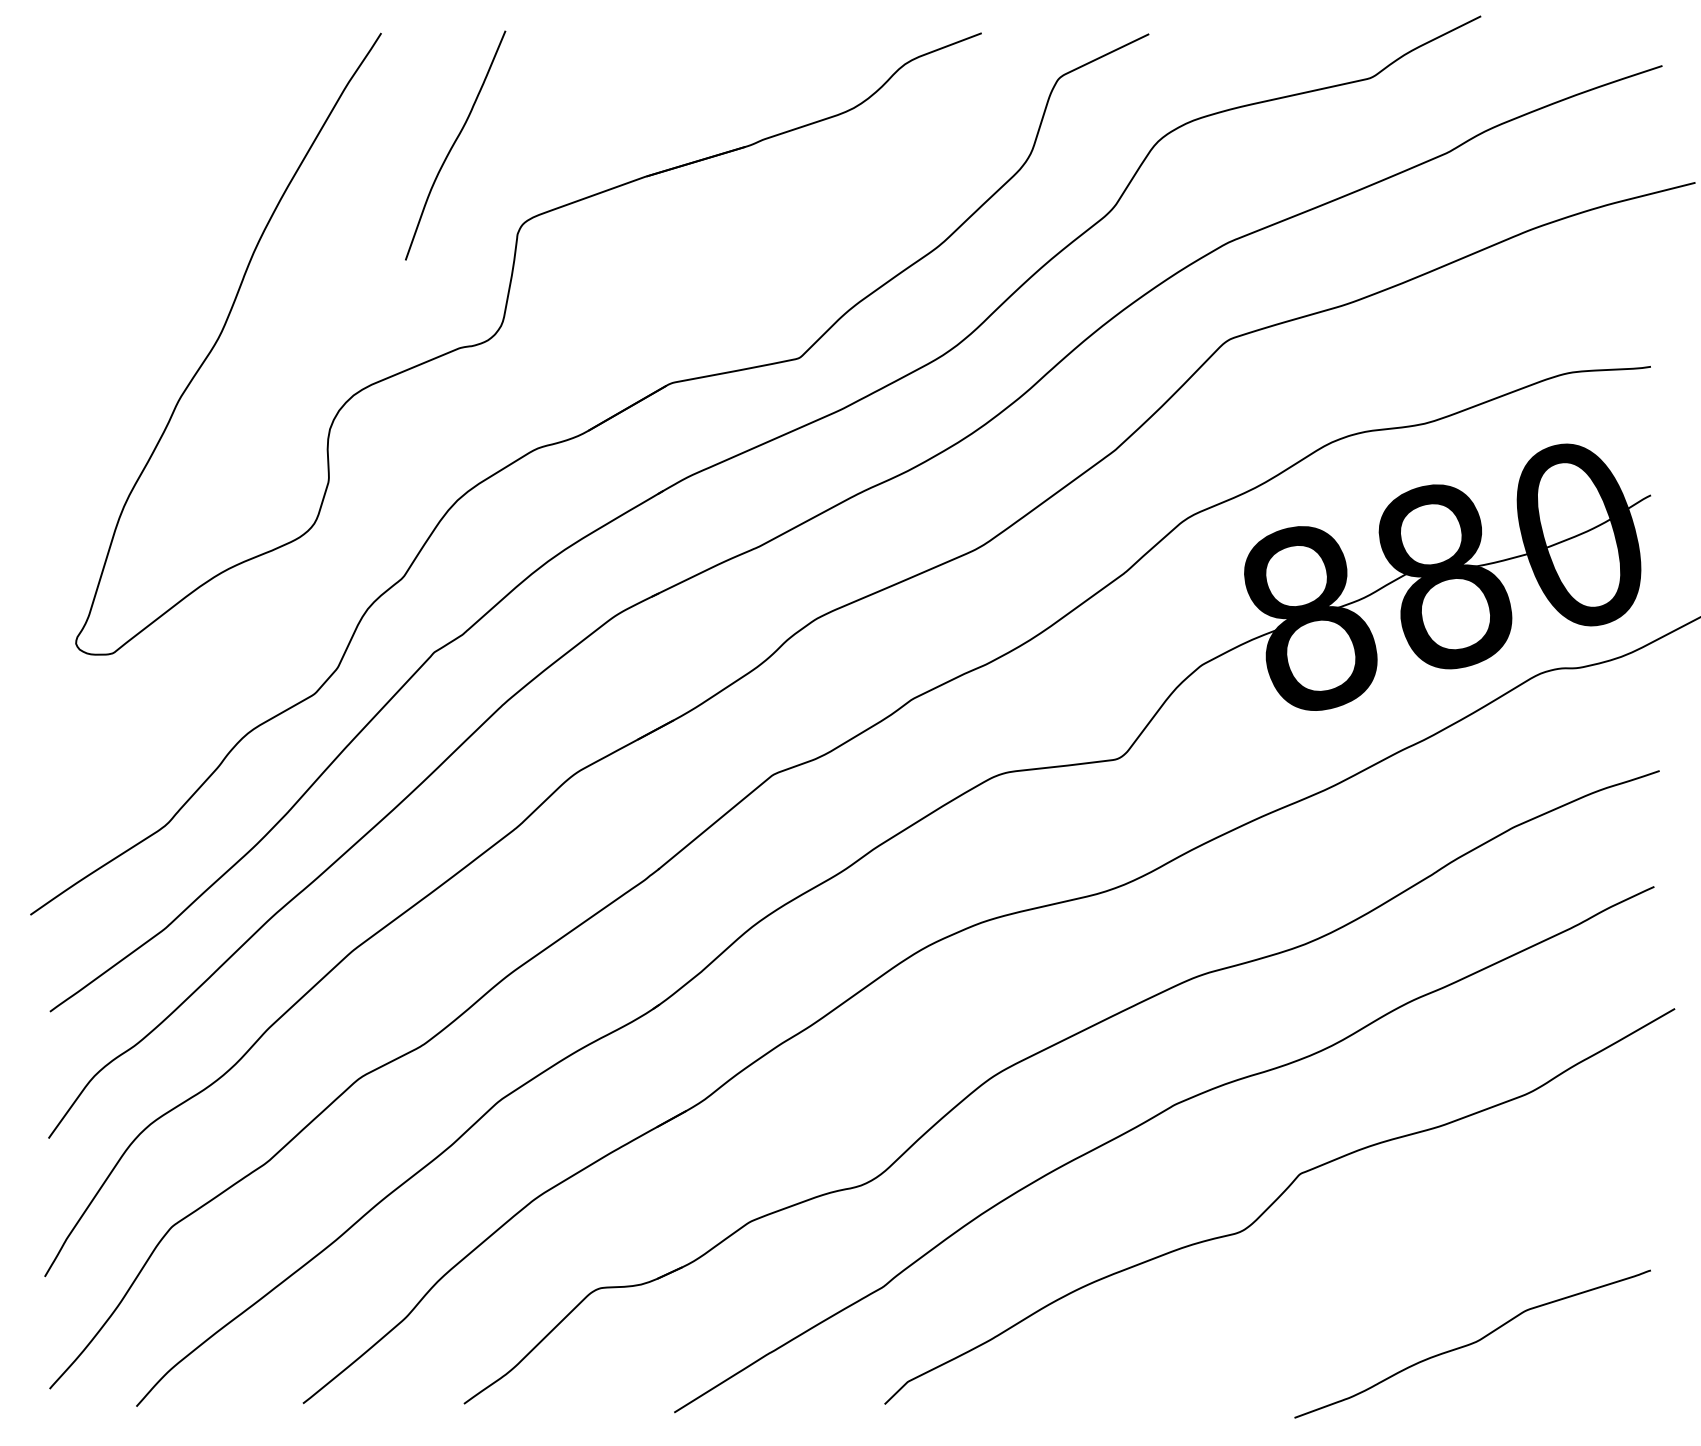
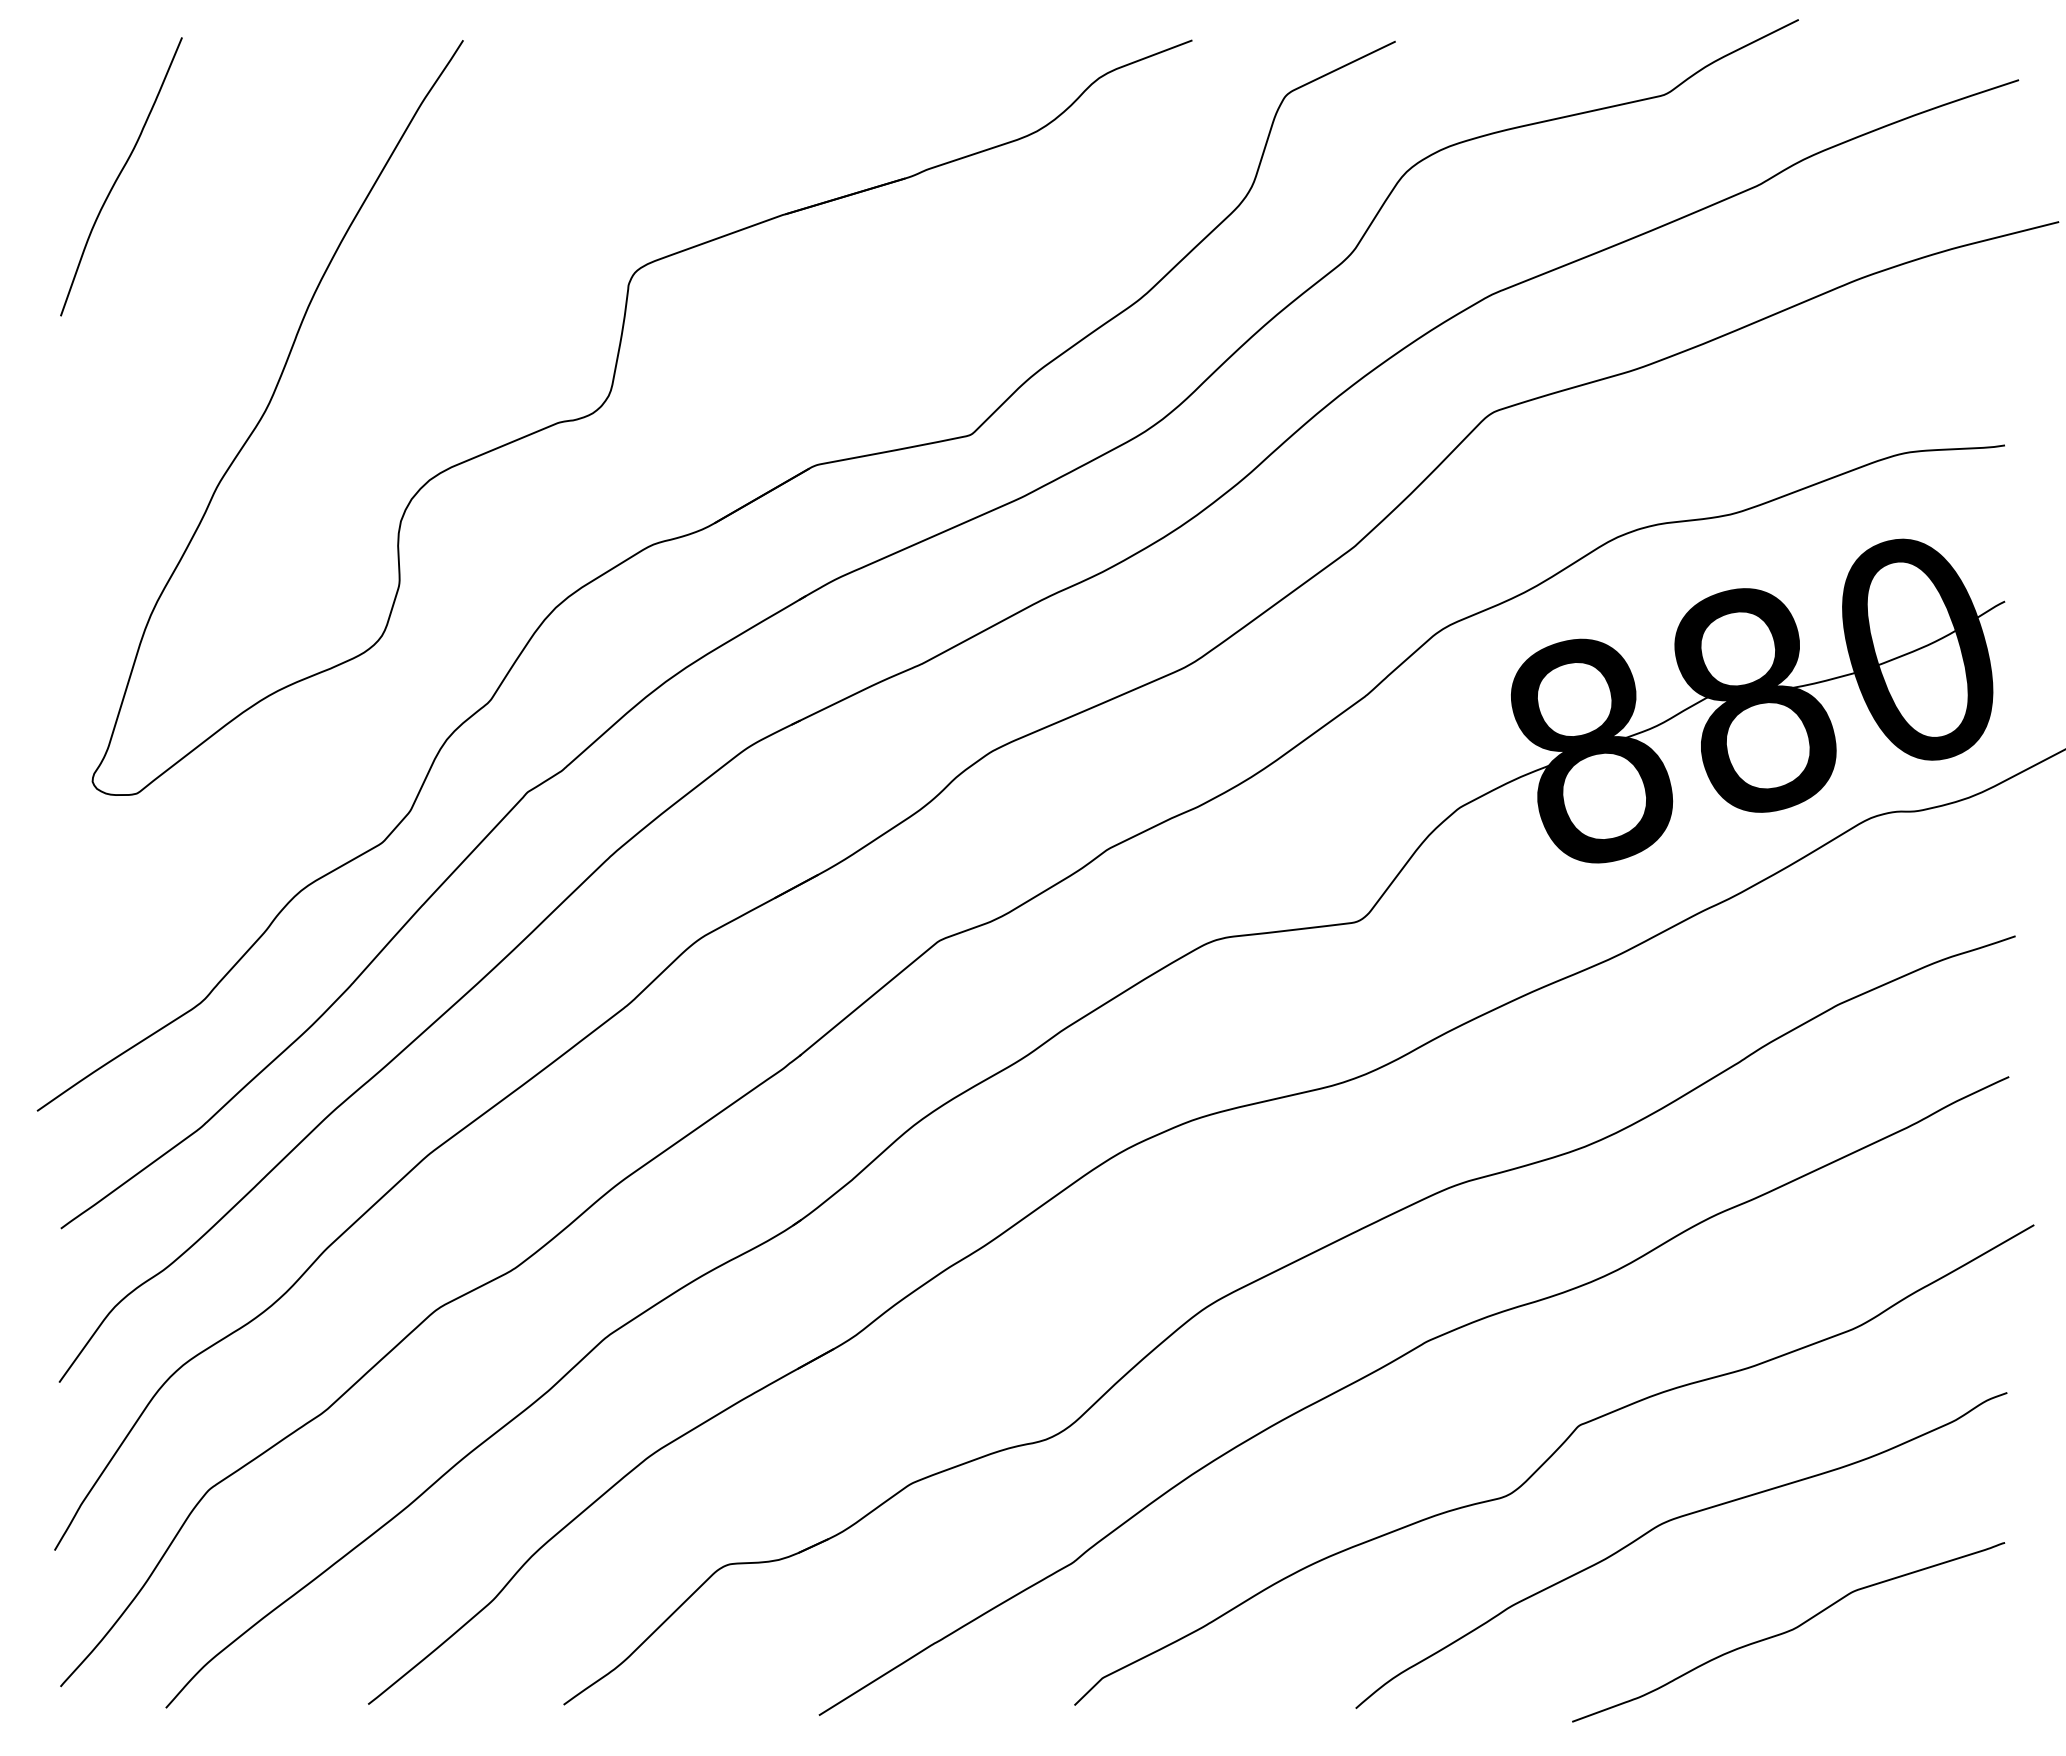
curve: (454, 144) -> (120, 175), moved
curve: (1373, 1253) -> (1668, 1522), added

